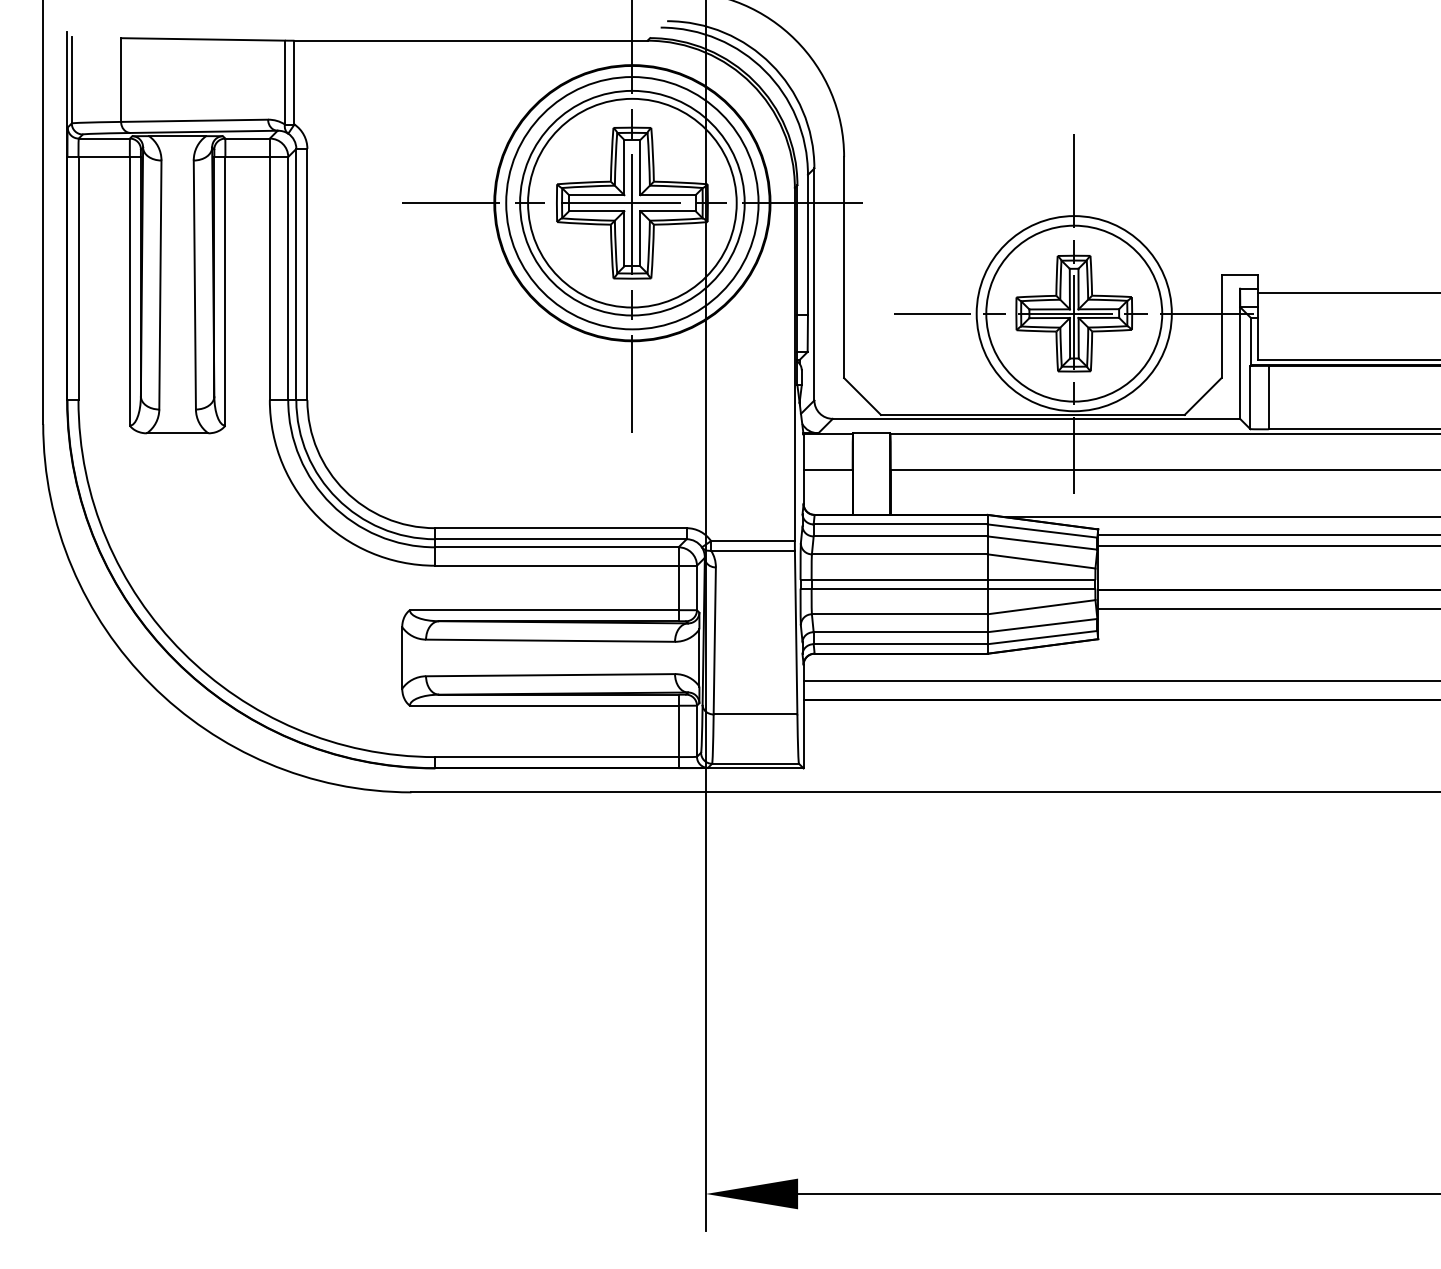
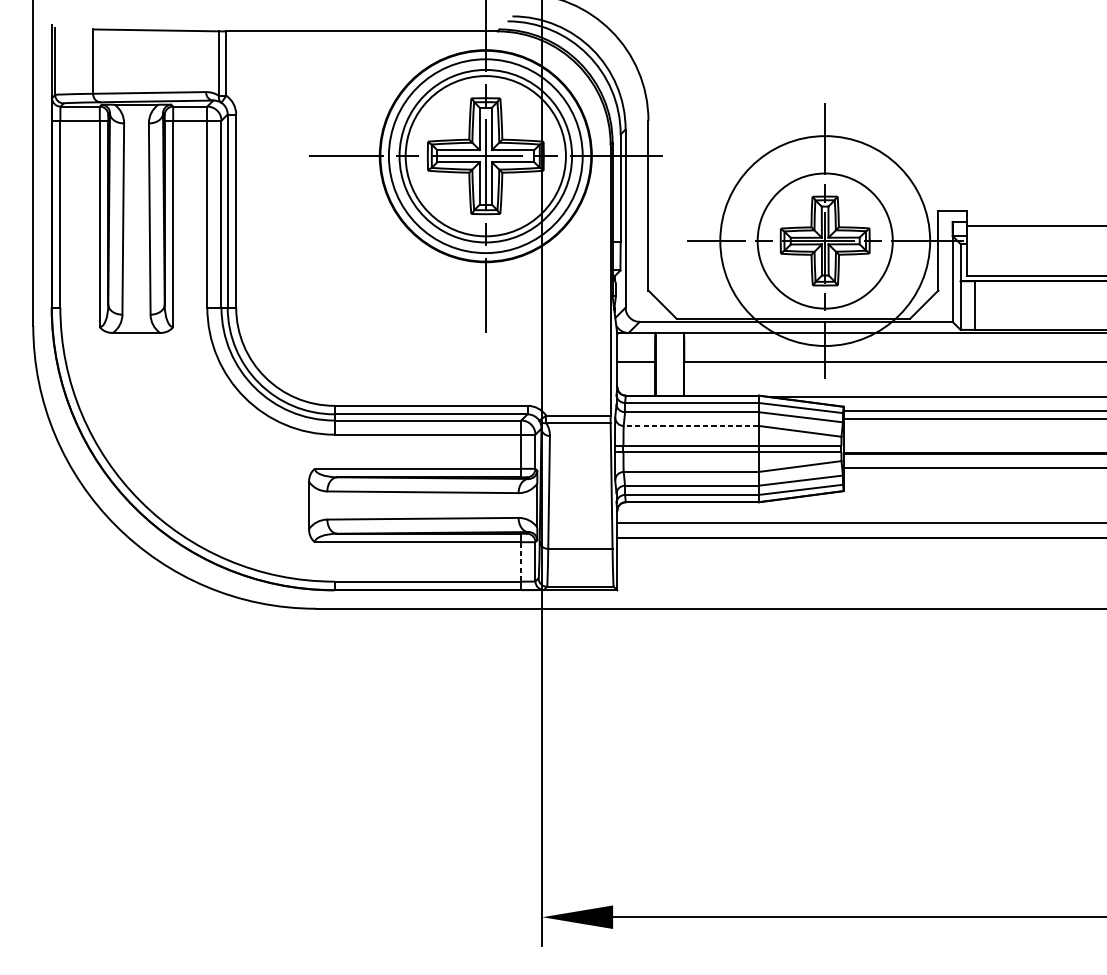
circle: (1073, 313) -> (824, 240), size x1.4
line: (899, 554) -> (690, 426), solid -> dashed
line: (678, 731) -> (521, 562), solid -> dashed

